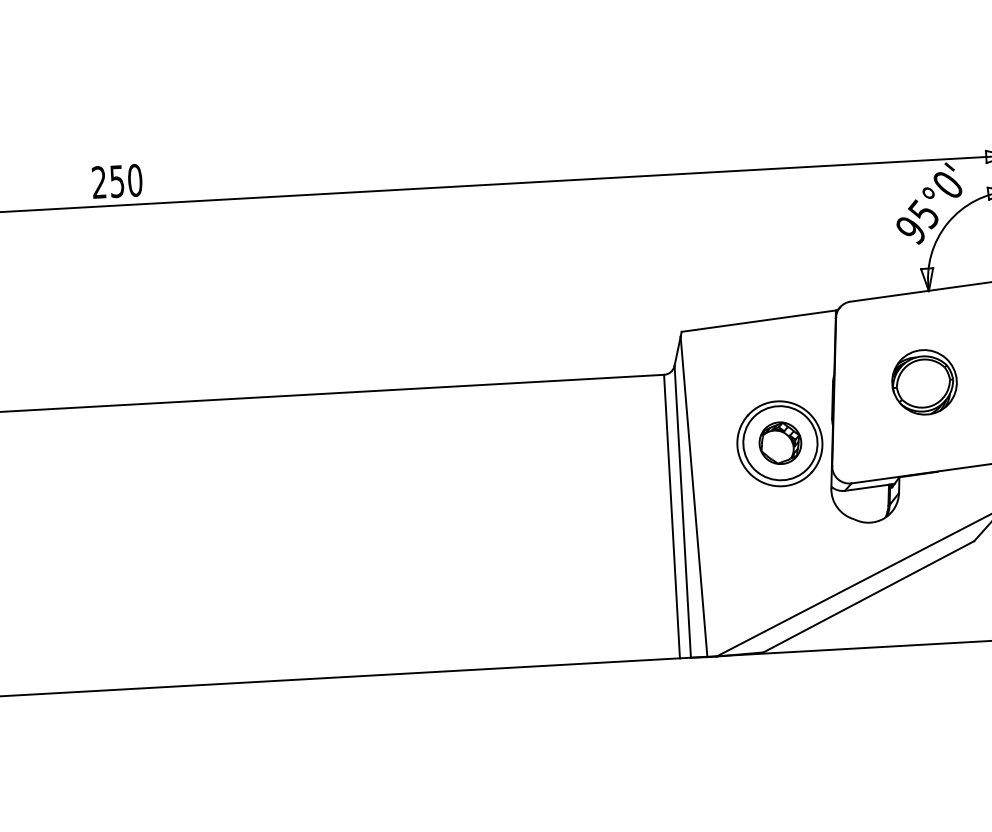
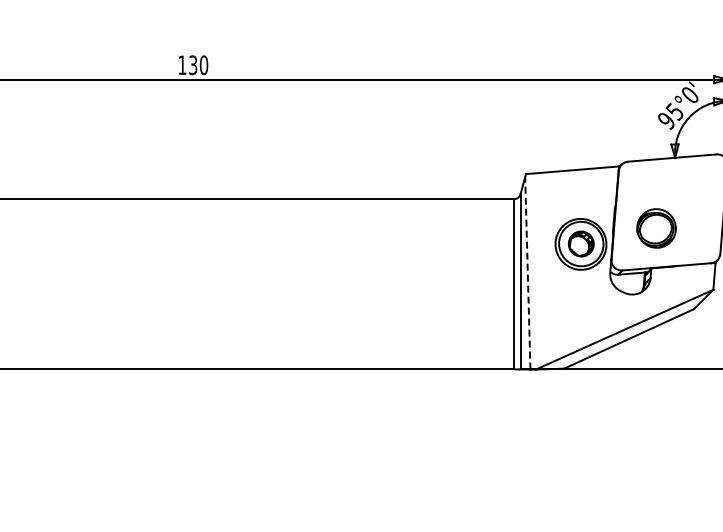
text: (107, 180) -> (187, 64), 250 -> 130
part: (924, 382) -> (656, 228), moved
line: (693, 495) -> (527, 272), solid -> dashed

